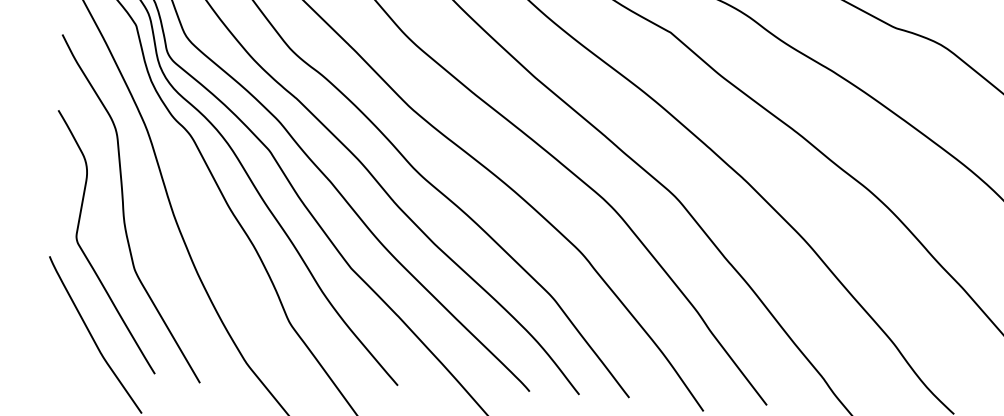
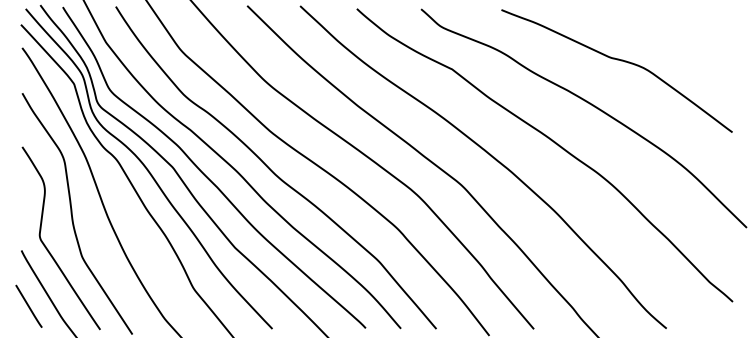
line: (55, 334) -> (28, 305), added

